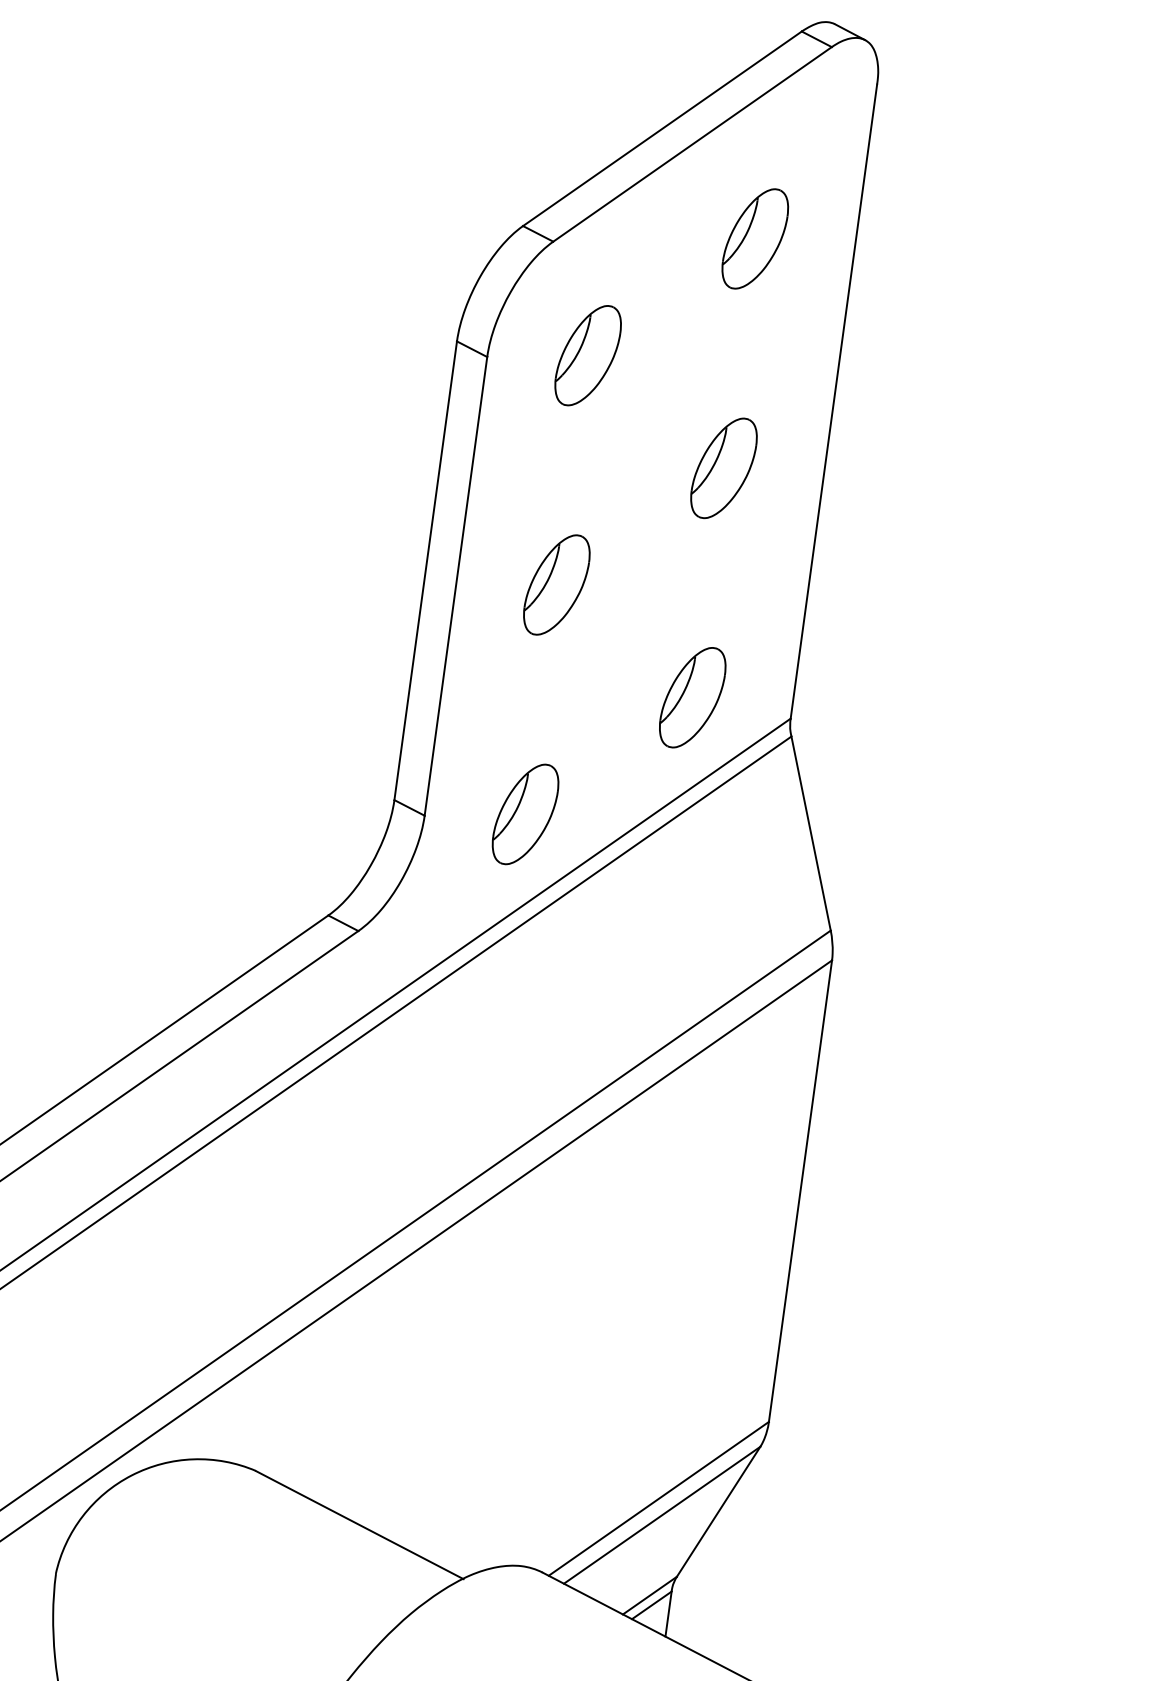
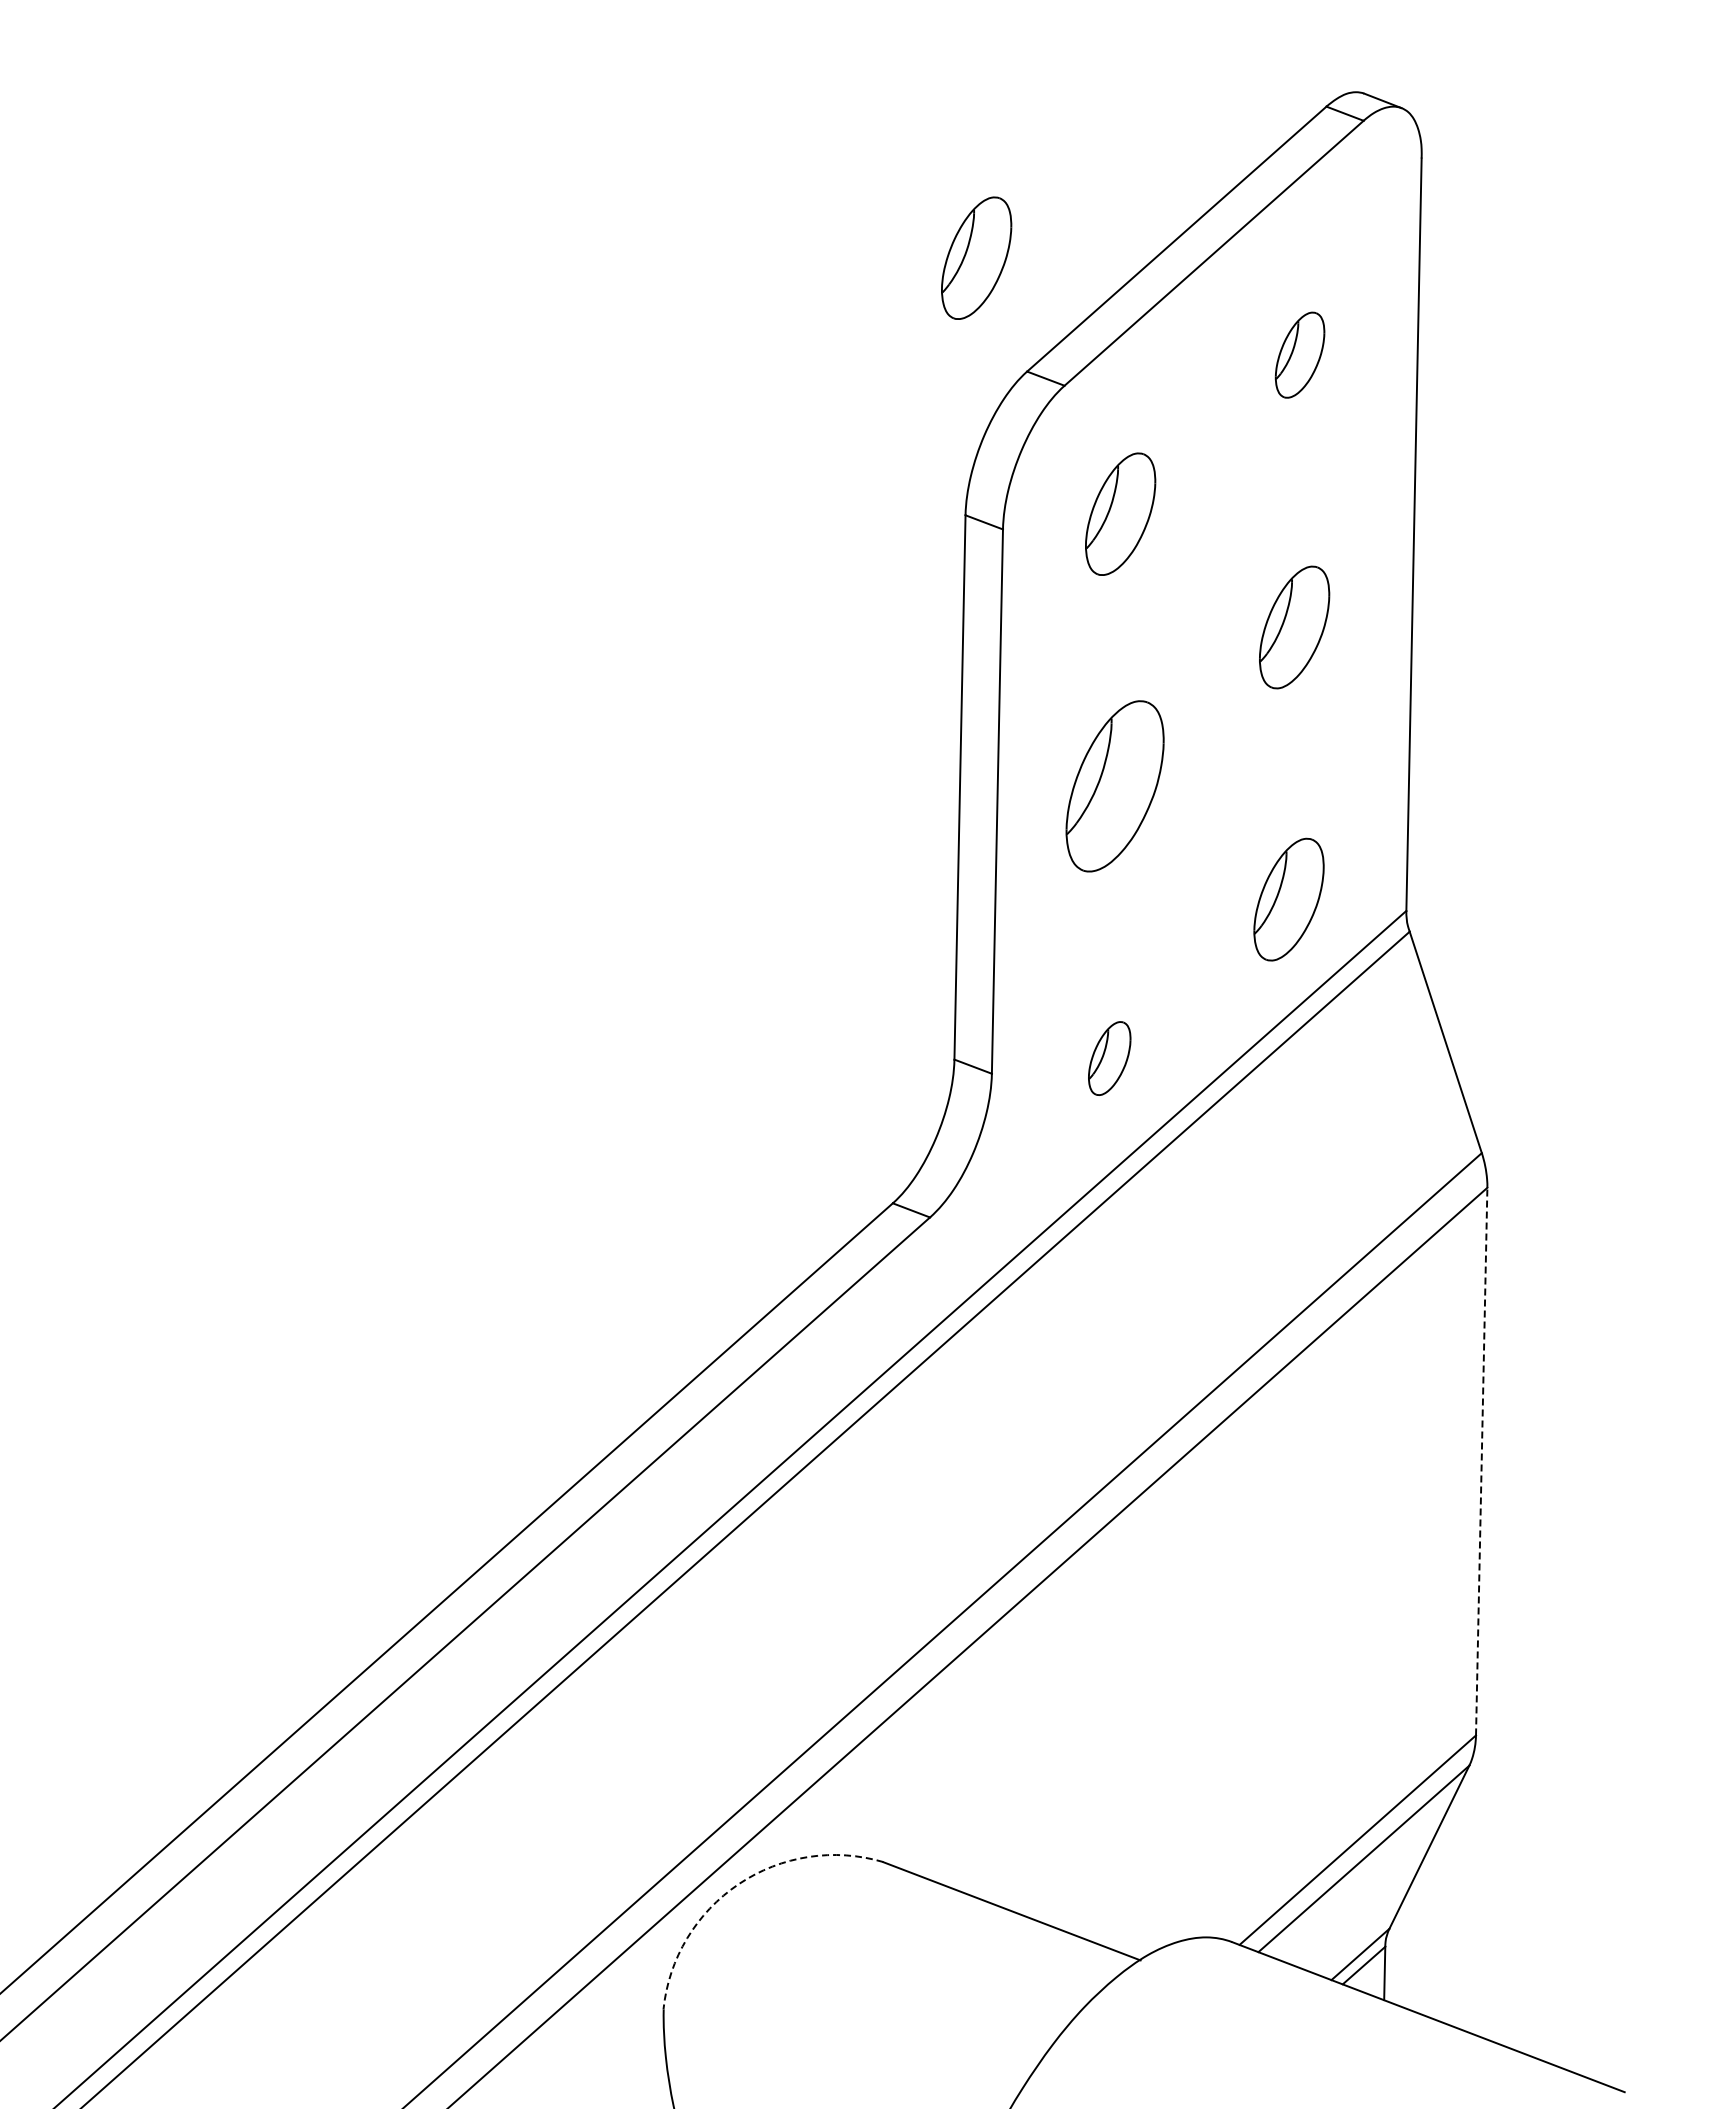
part: (491, 124) -> (976, 257), added
part: (754, 238) -> (1299, 354), size x0.7
part: (556, 585) -> (1114, 786), size x1.4
part: (525, 814) -> (1109, 1058), size x0.6
line: (800, 1191) -> (1481, 1461), solid -> dashed
arc: (131, 1475) -> (738, 1884), solid -> dashed

